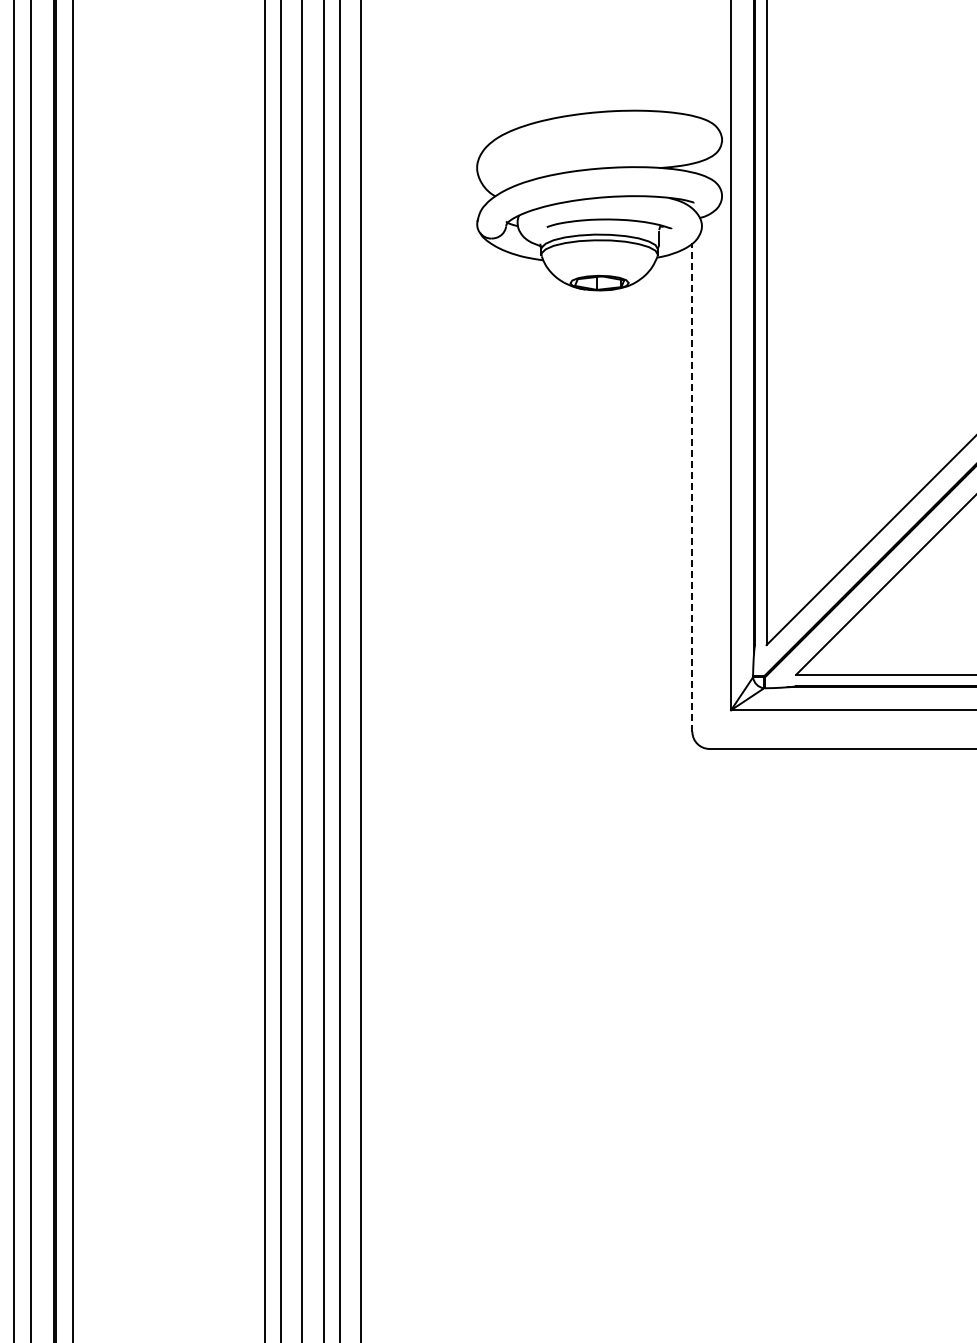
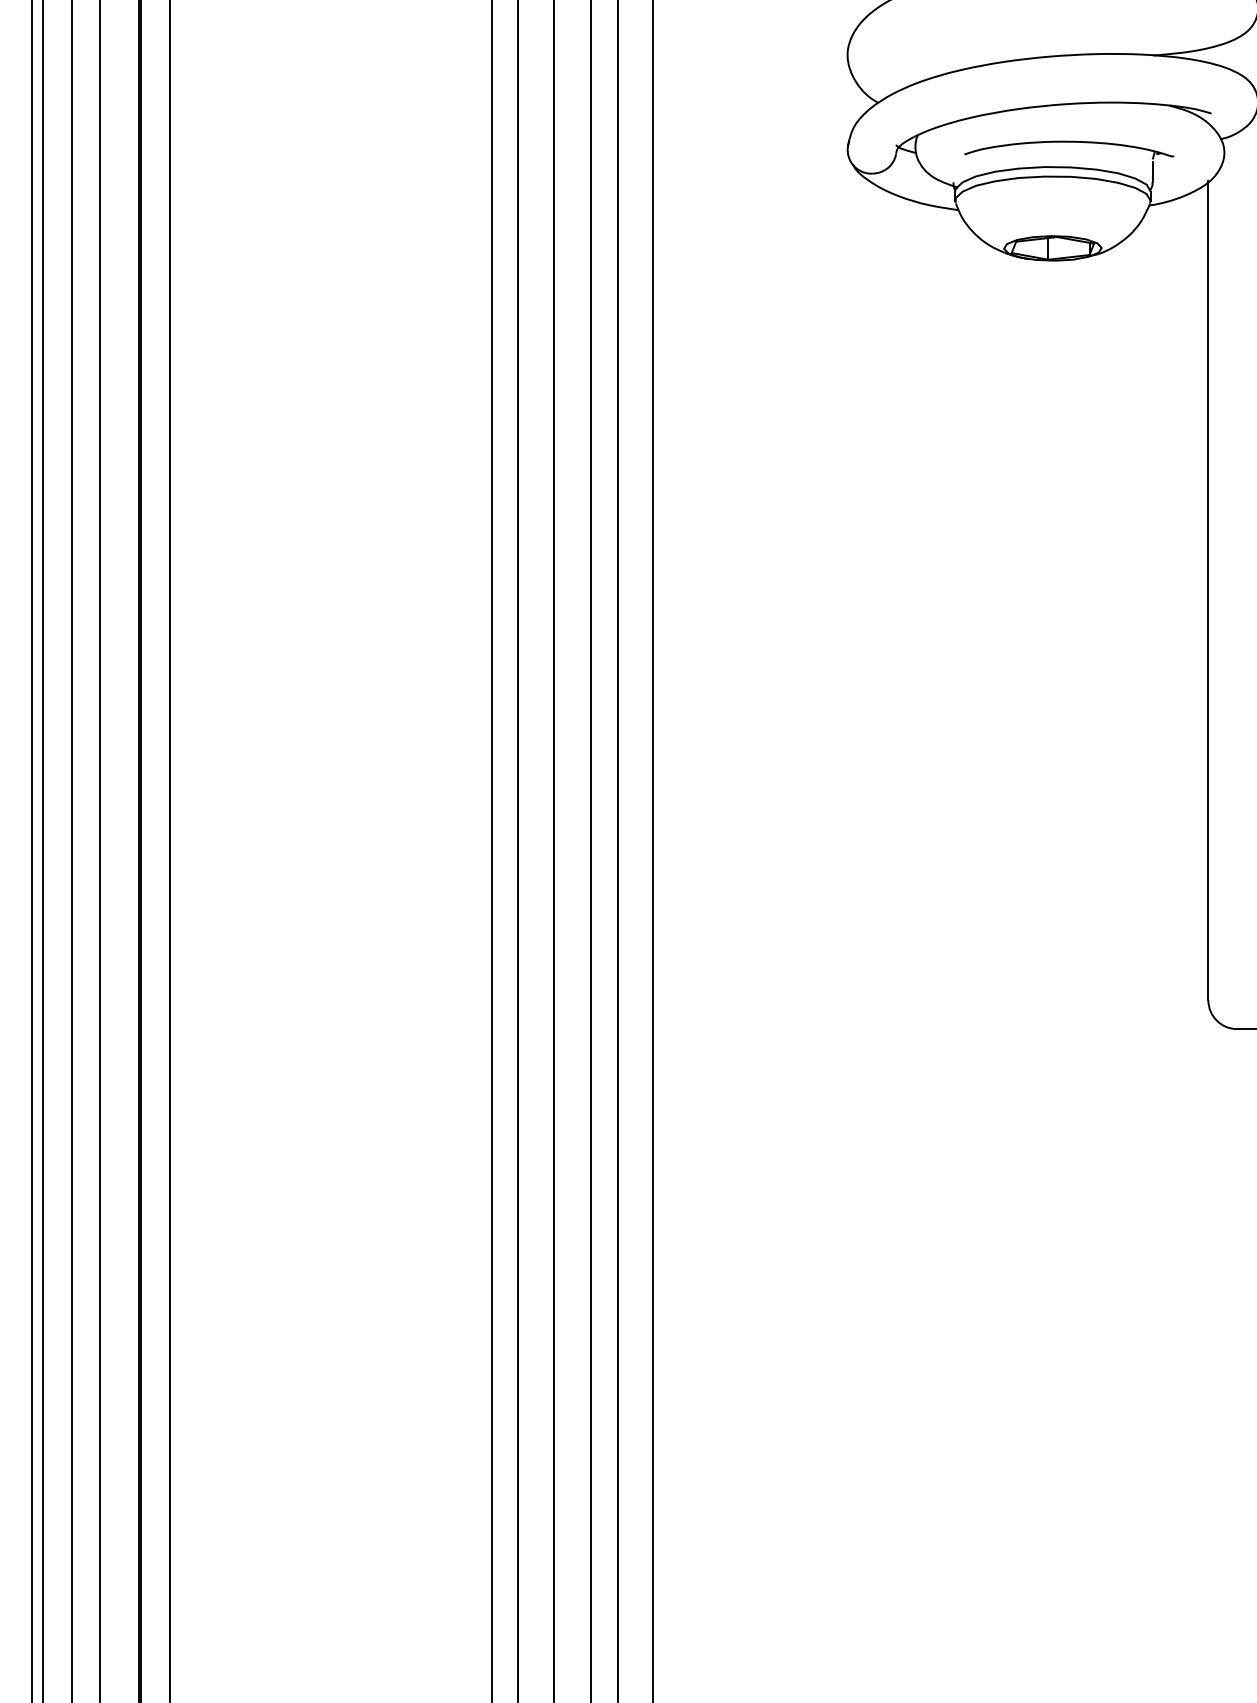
line: (692, 486) -> (1208, 589), dashed -> solid

